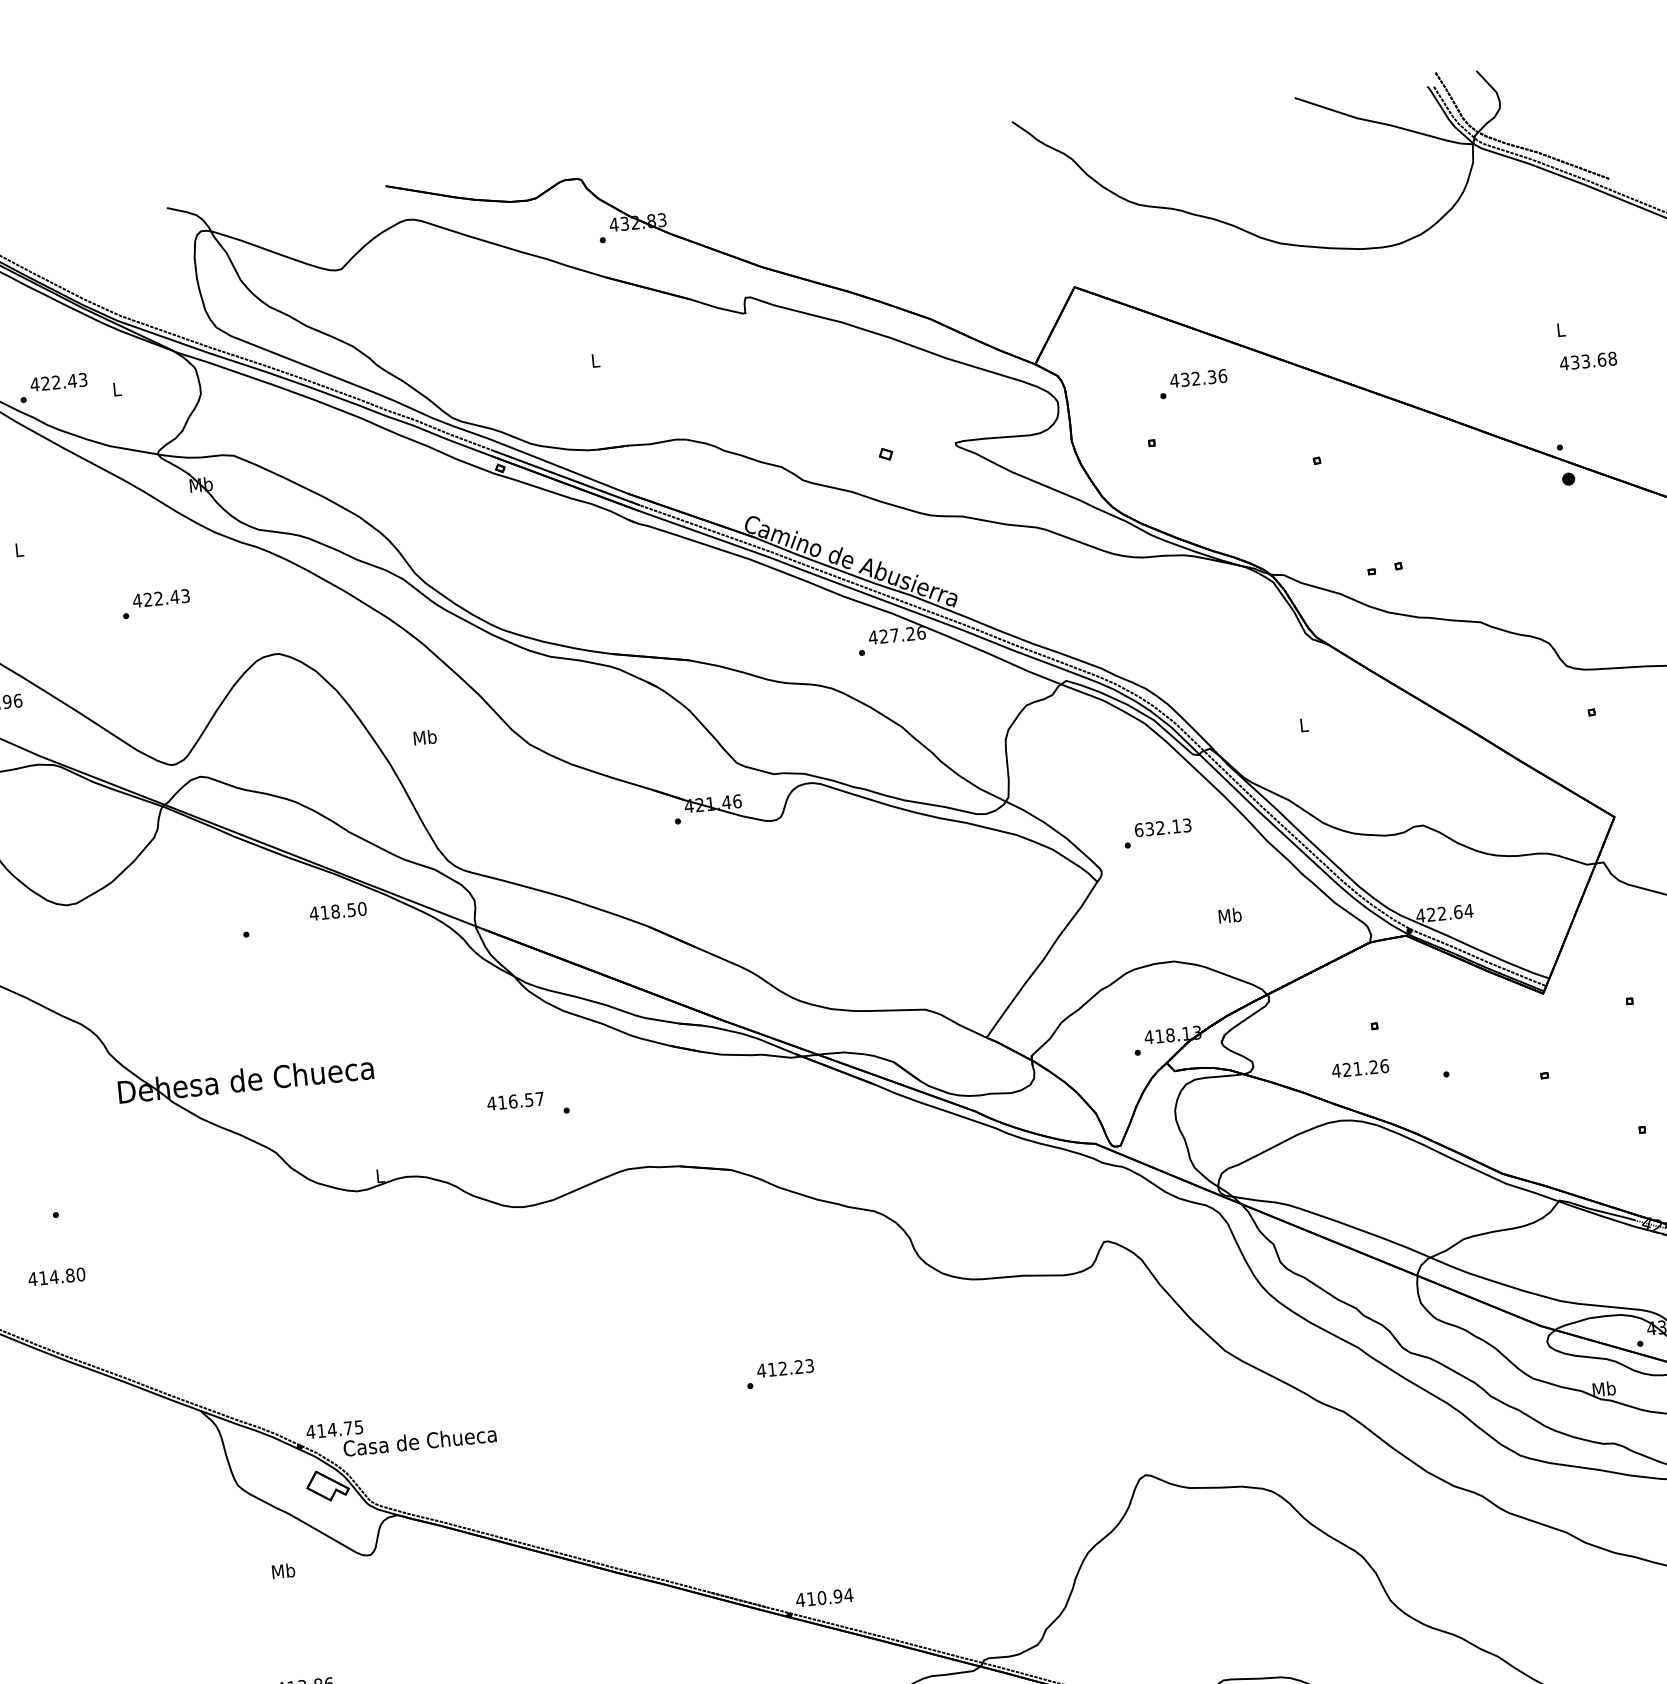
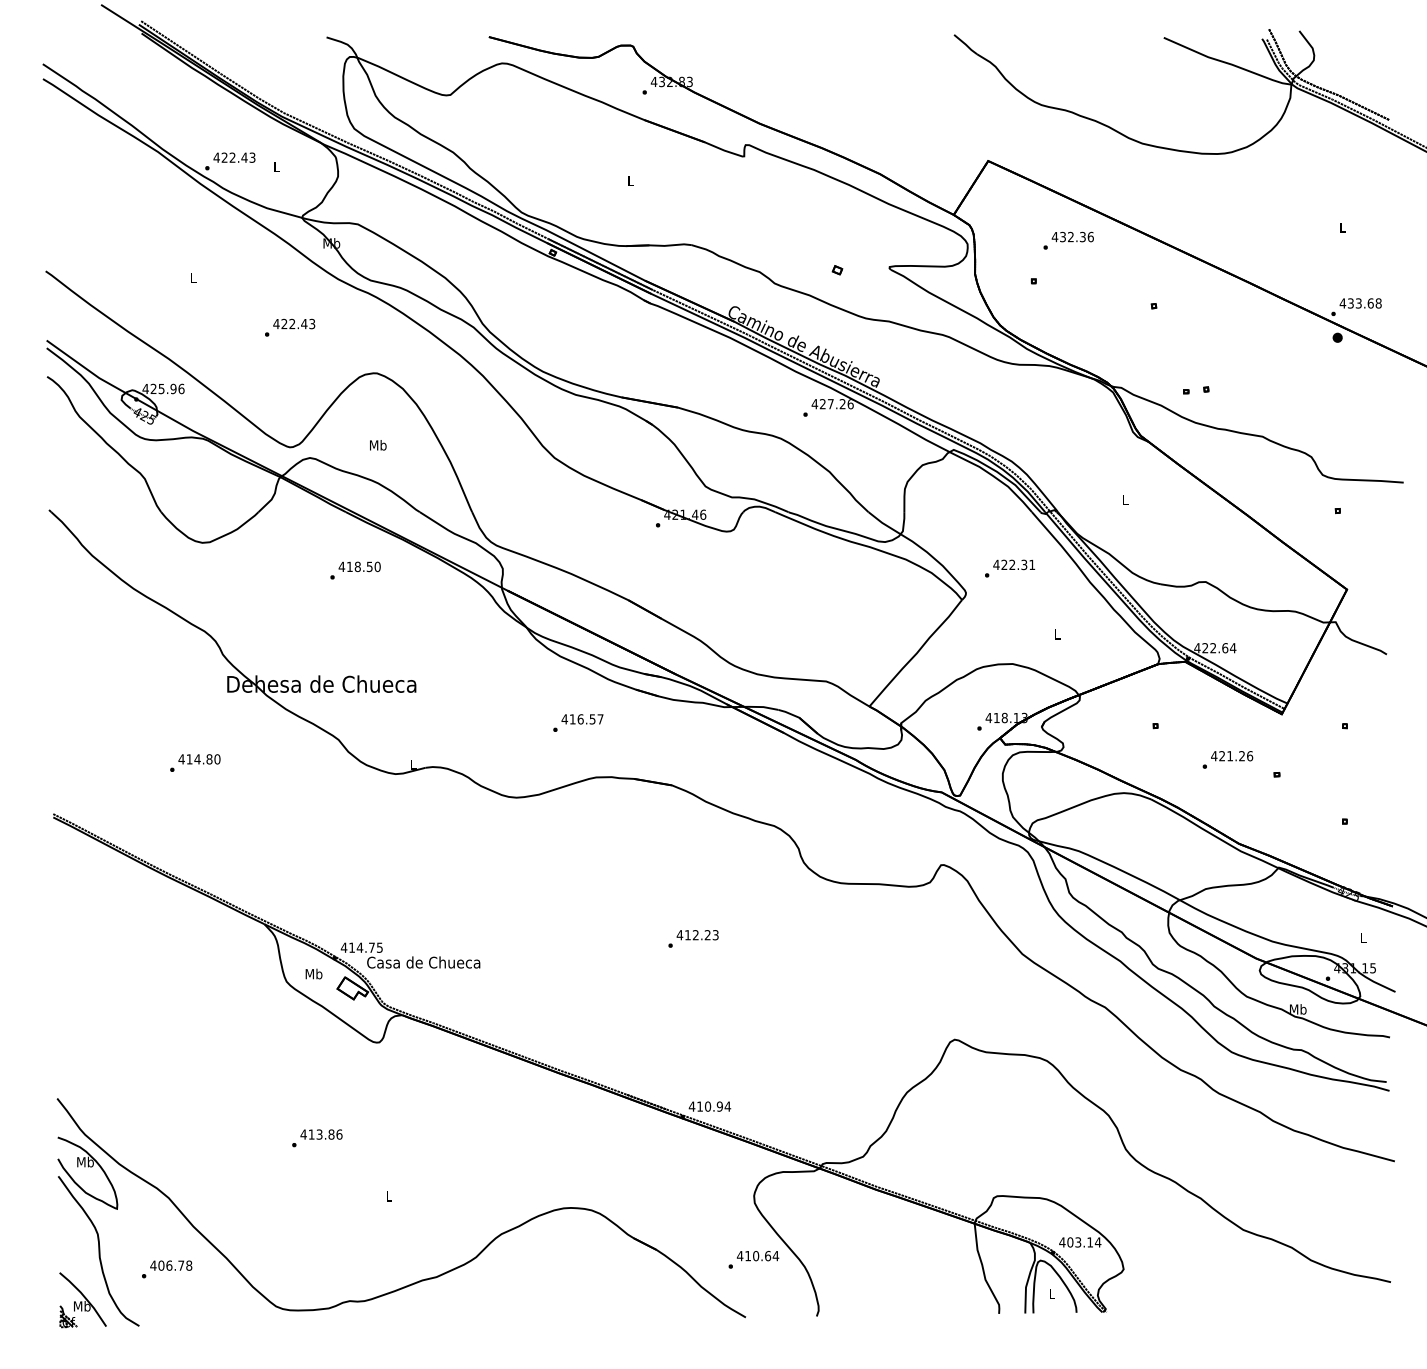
text: (1588, 361) -> (1360, 303), moved
text: (425, 737) -> (378, 445), moved
text: (1163, 827) -> (1014, 564), 632.13 -> 422.31
text: (337, 910) -> (359, 566), moved
text: (1230, 915) -> (1057, 634), Mb -> L
text: (1361, 1068) -> (1232, 756), moved
text: (515, 1101) -> (582, 719), moved
text: (56, 1277) -> (199, 759), moved
text: (282, 1570) -> (313, 973), moved

